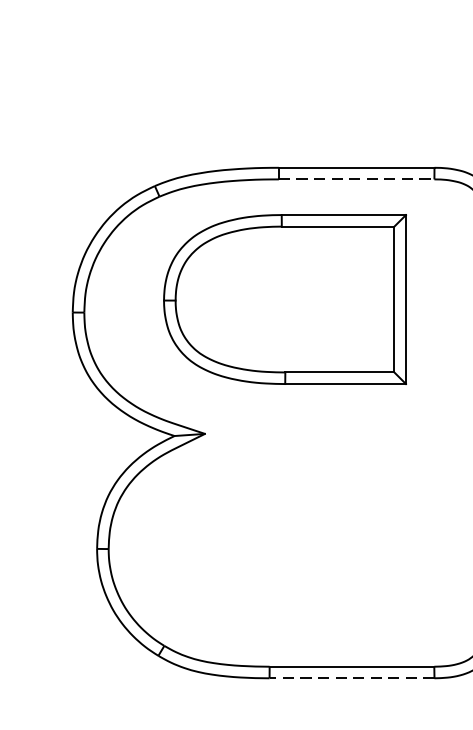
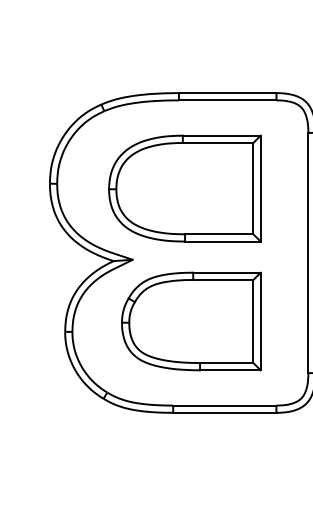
line: (356, 179) -> (227, 100), dashed -> solid
part: (284, 299) -> (184, 188), moved
part: (298, 532) -> (191, 321), added
line: (351, 677) -> (224, 412), dashed -> solid

